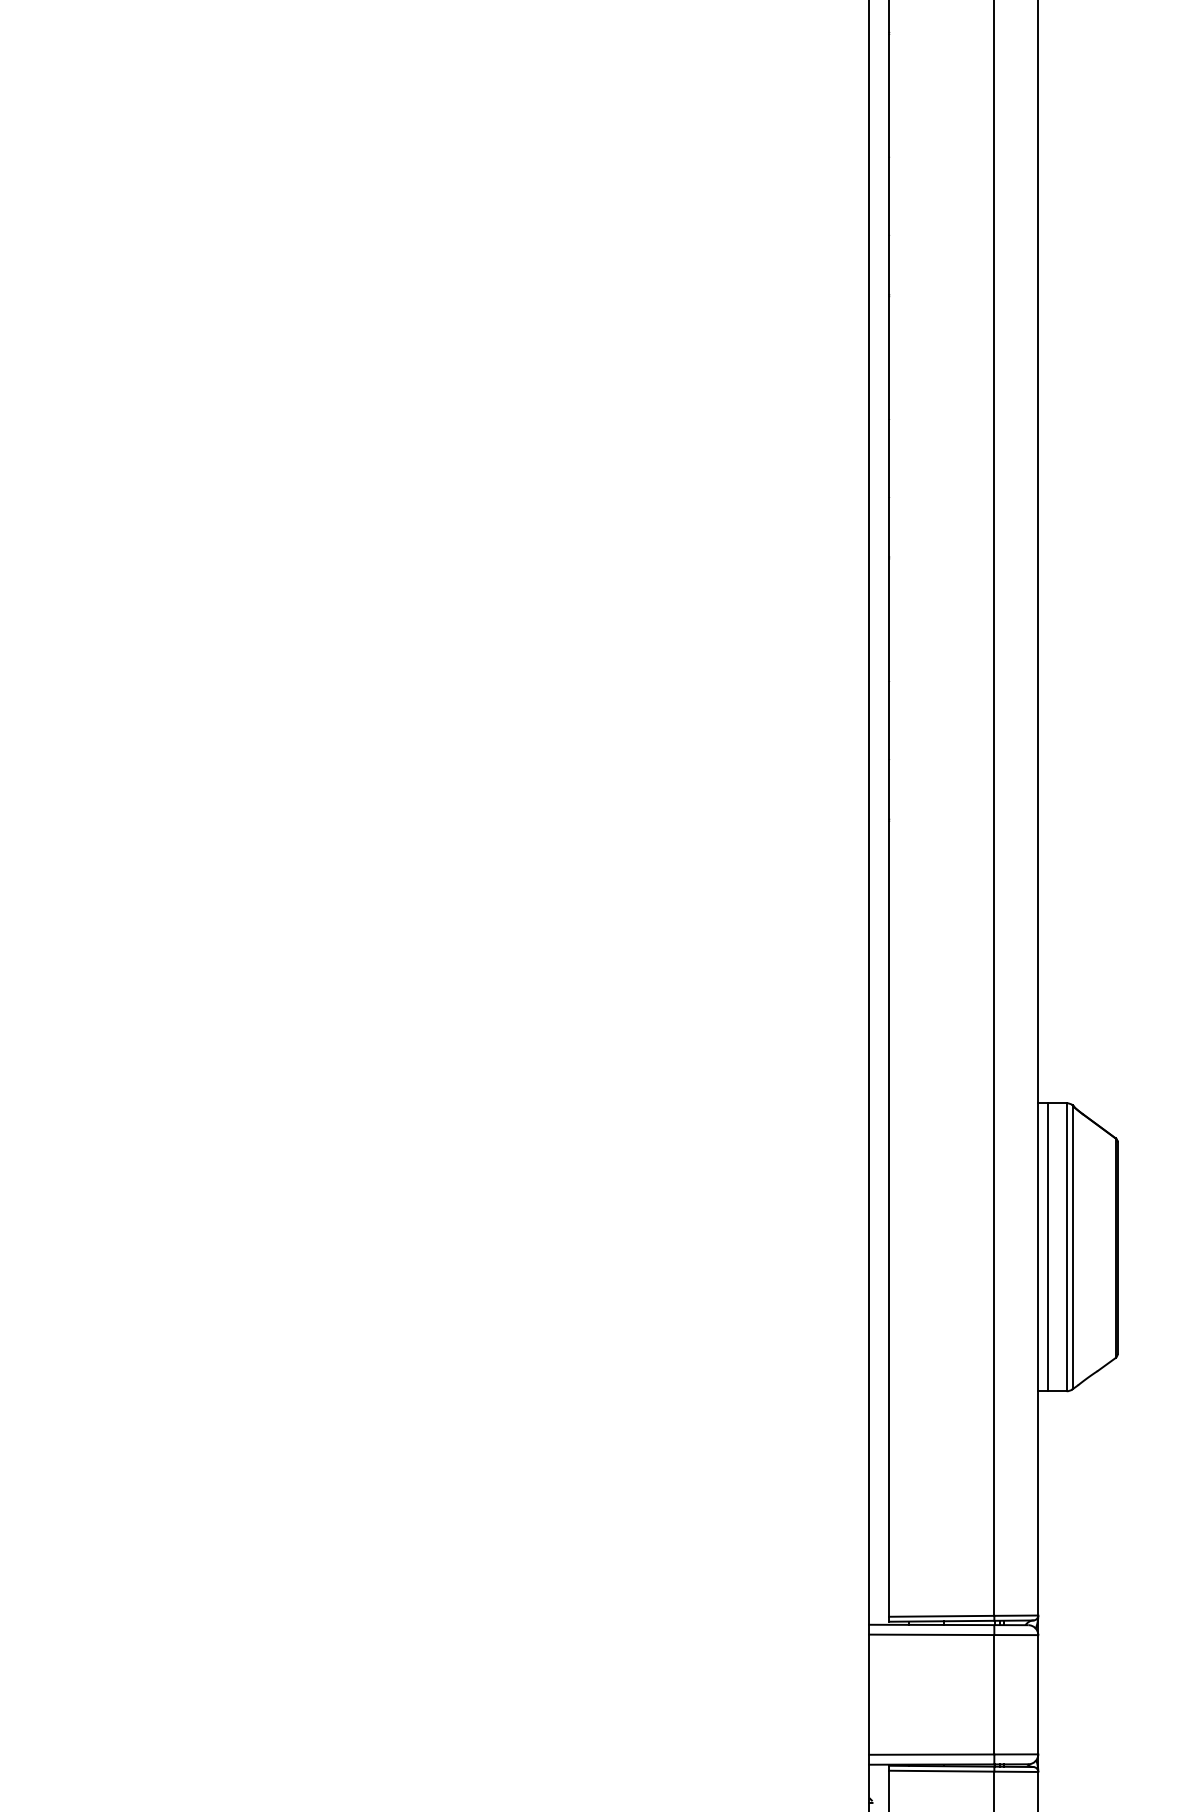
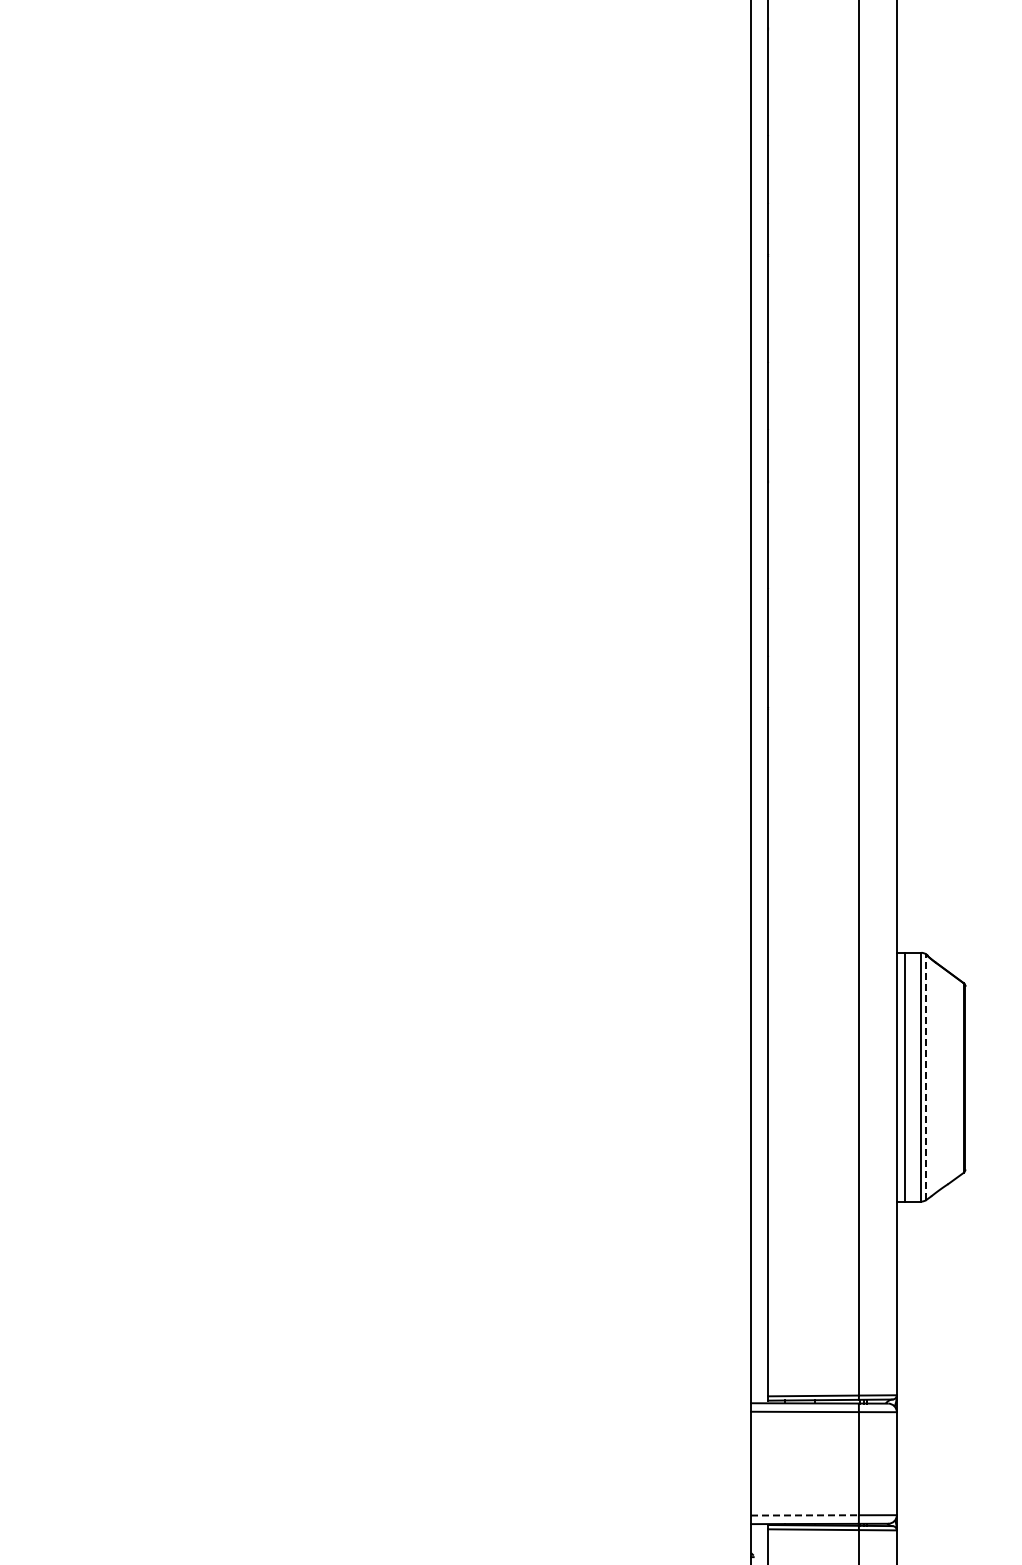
line: (1072, 1247) -> (926, 1077), solid -> dashed
line: (931, 1754) -> (804, 1515), solid -> dashed

